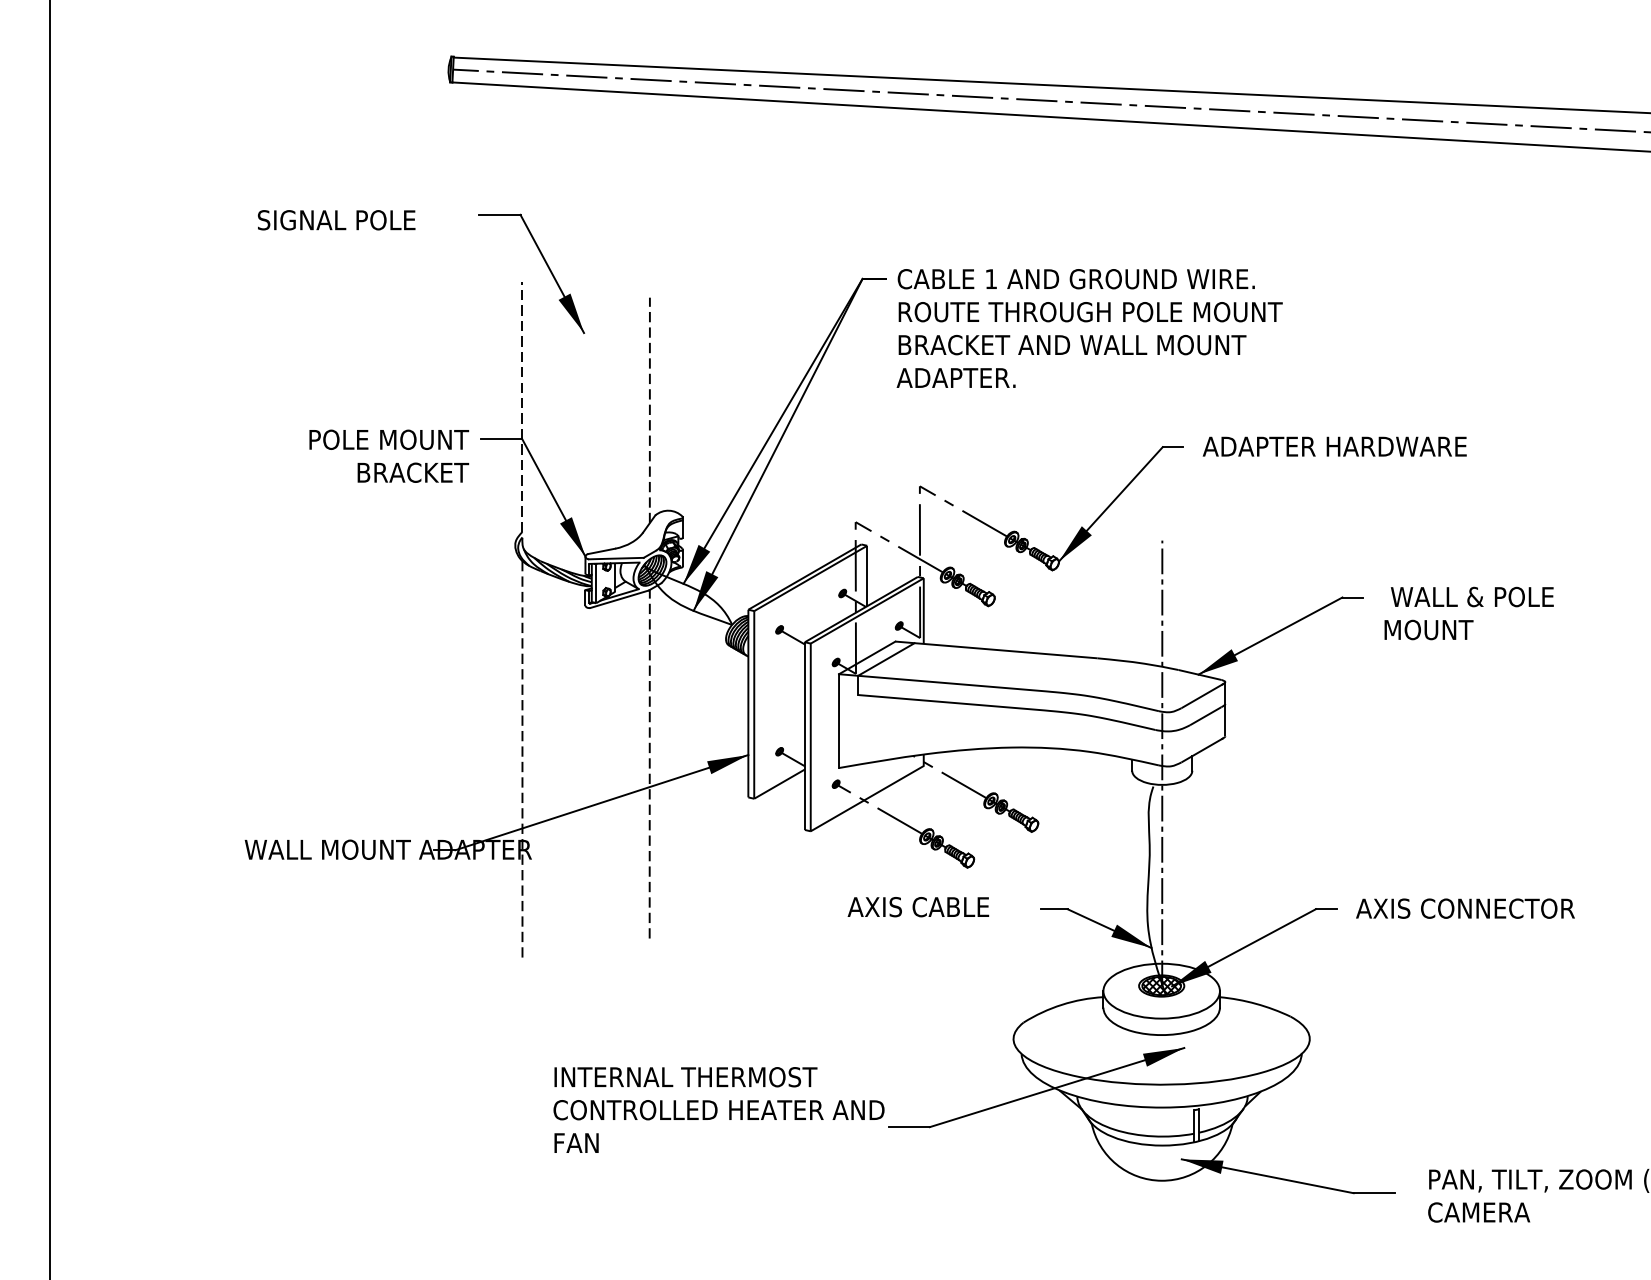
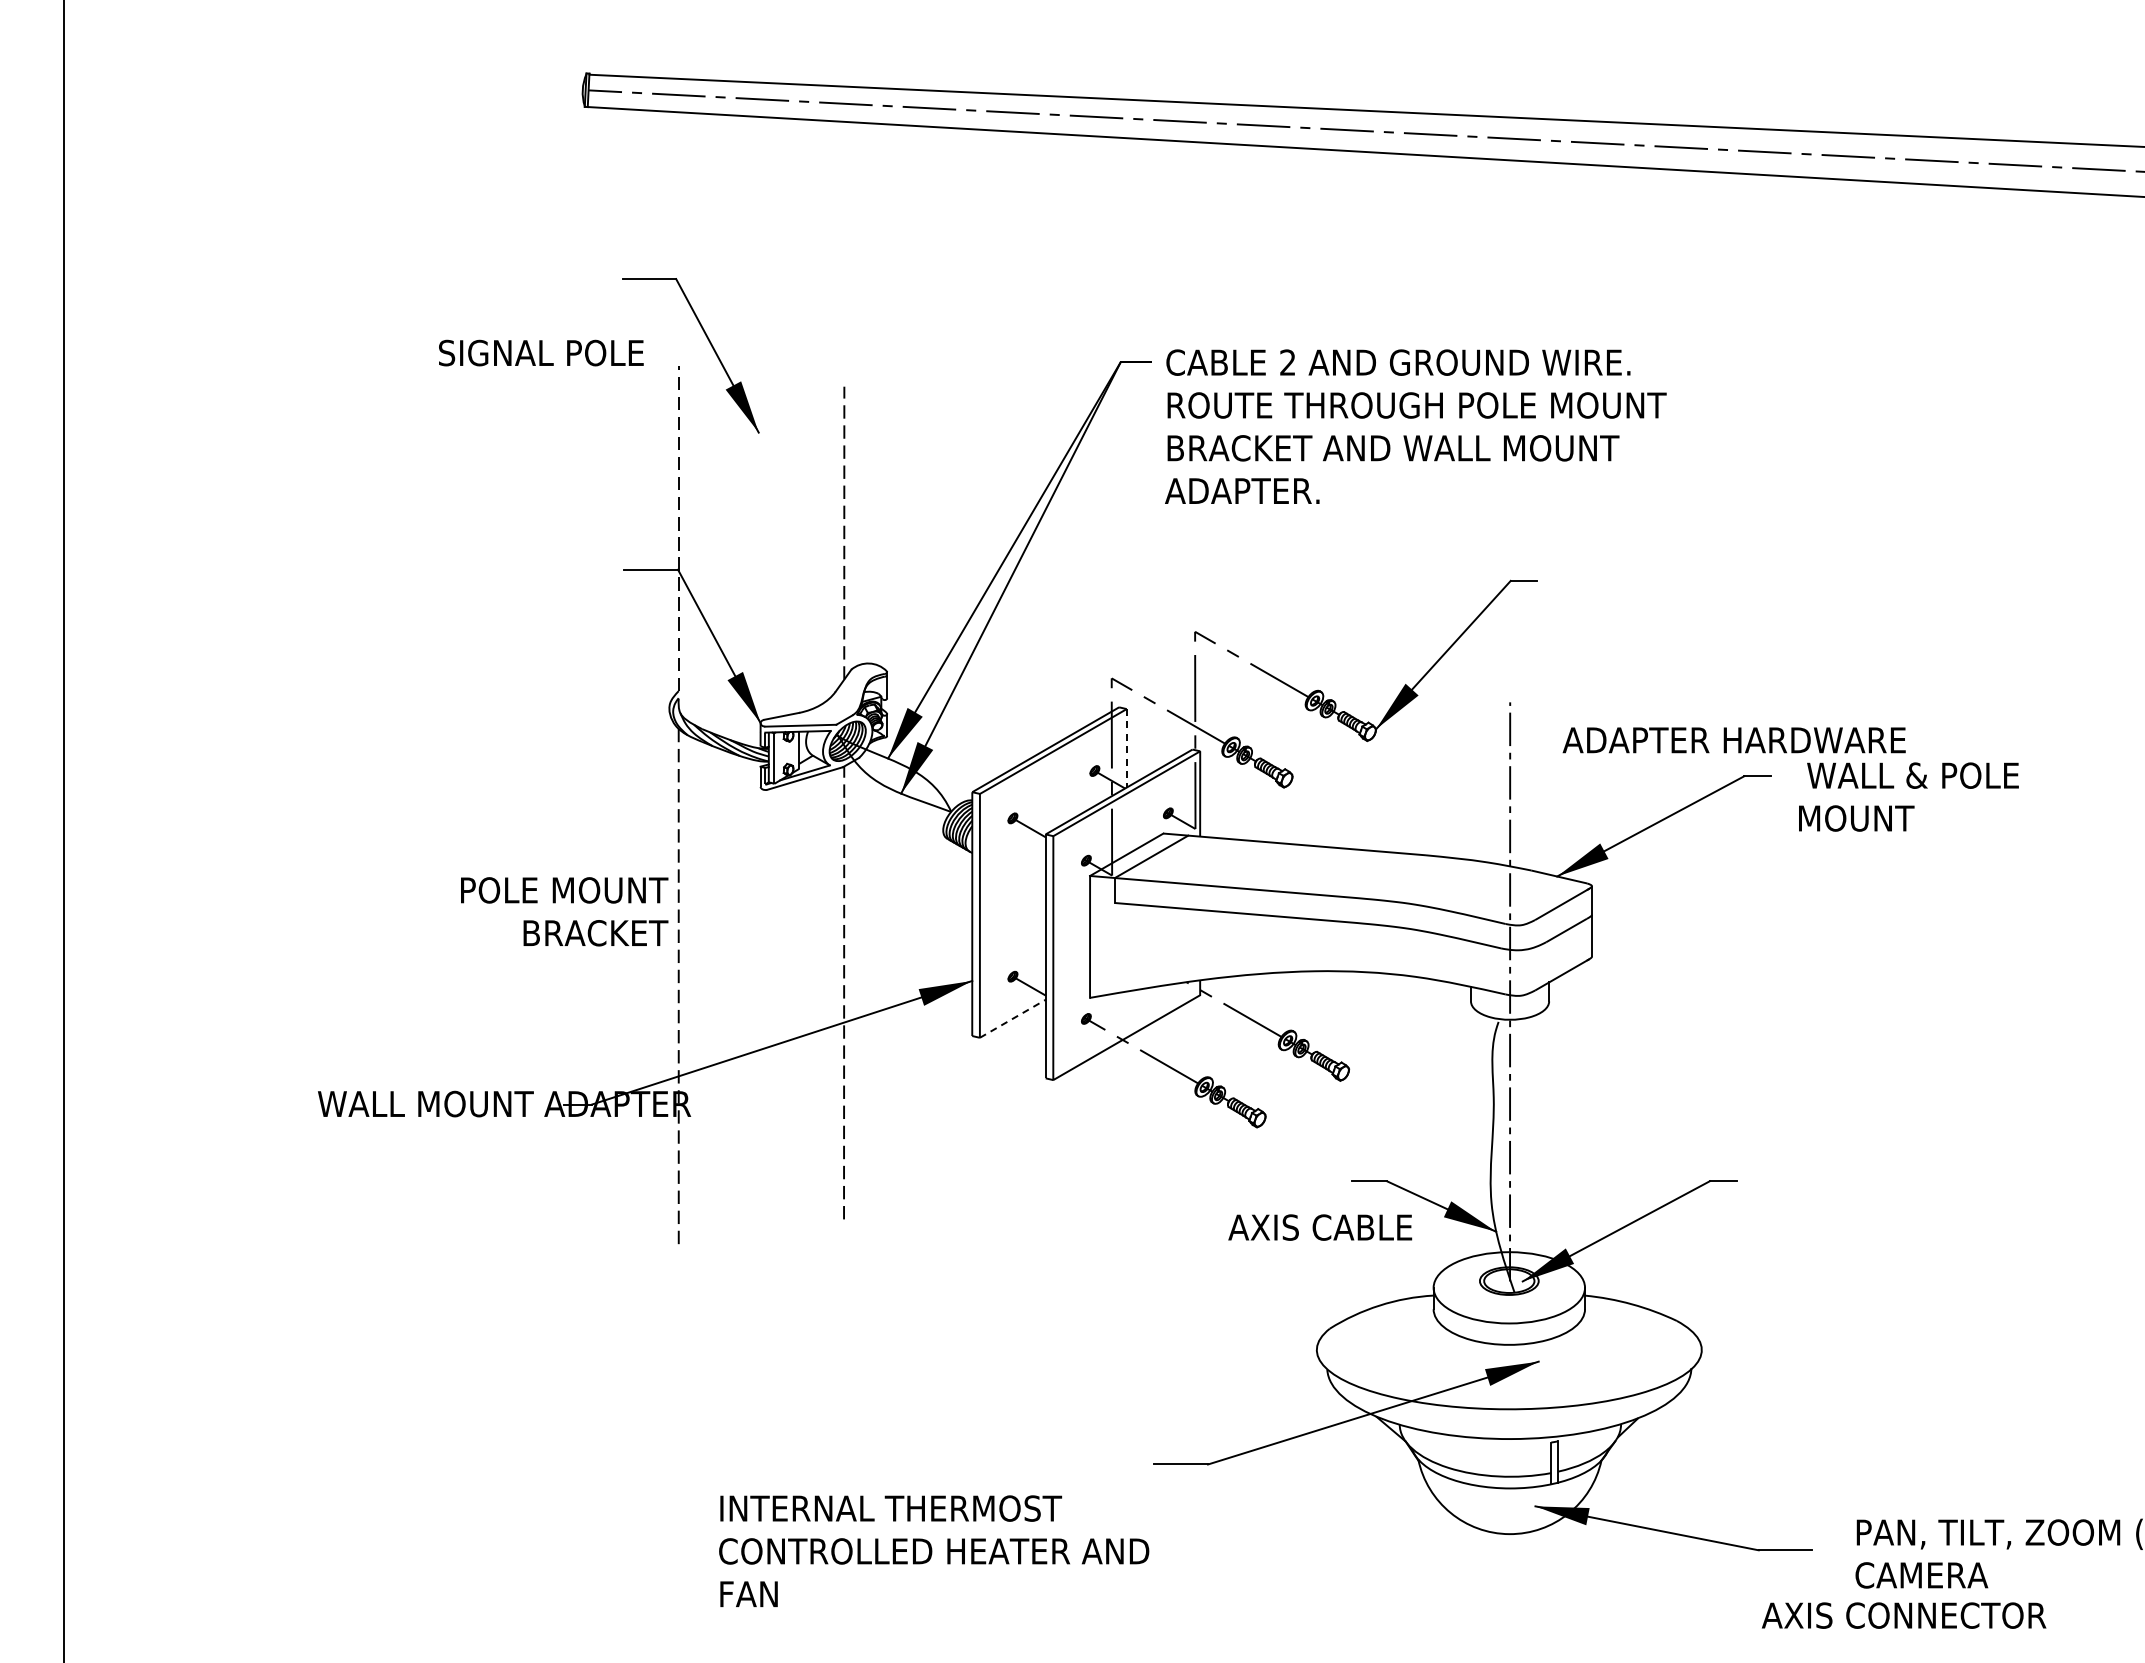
text: (336, 219) -> (541, 352), moved
text: (990, 279) -> (1287, 362), 1 -> 2
text: (1334, 446) -> (1733, 740), moved
text: (389, 456) -> (564, 911), moved
line: (867, 576) -> (1126, 748), solid -> dashed
line: (779, 783) -> (1012, 1018), solid -> dashed
text: (918, 907) -> (1320, 1227), moved
text: (1465, 908) -> (1904, 1615), moved
hatch: (1161, 985) -> (1509, 1280), removed
text: (719, 1109) -> (934, 1550), moved

